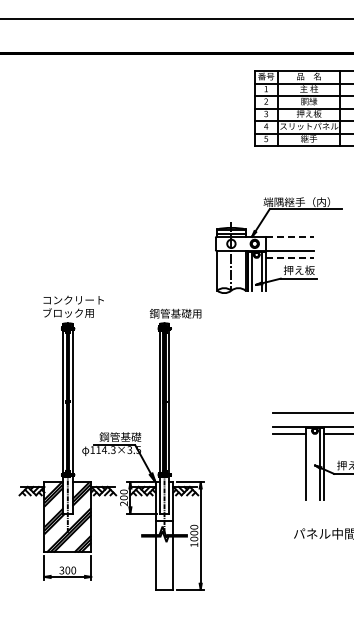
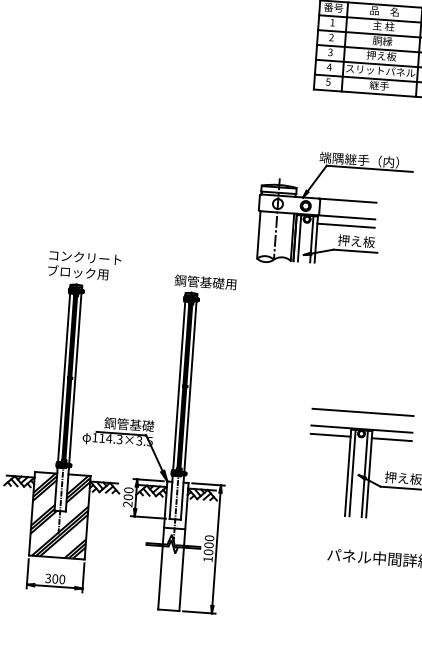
line: (290, 236) -> (348, 200), dashed -> solid
line: (290, 257) -> (347, 225), dashed -> solid
line: (309, 463) -> (352, 472), added

